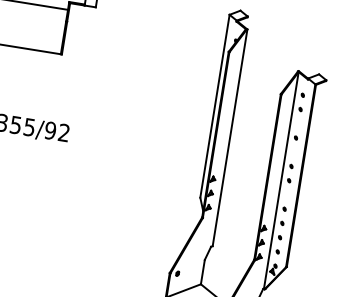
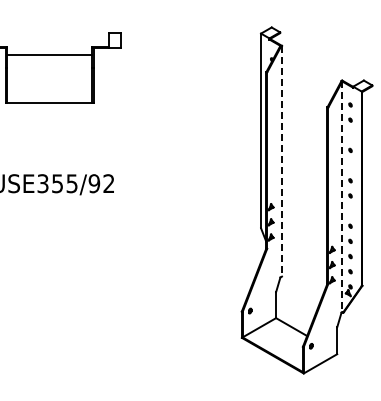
line: (229, 138) -> (281, 161), solid -> dashed
line: (281, 180) -> (342, 197), solid -> dashed

